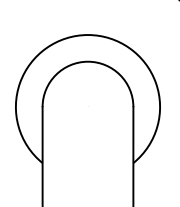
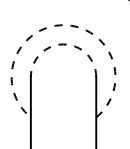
arc: (88, 35) -> (63, 25), solid -> dashed
arc: (88, 61) -> (63, 44), solid -> dashed

